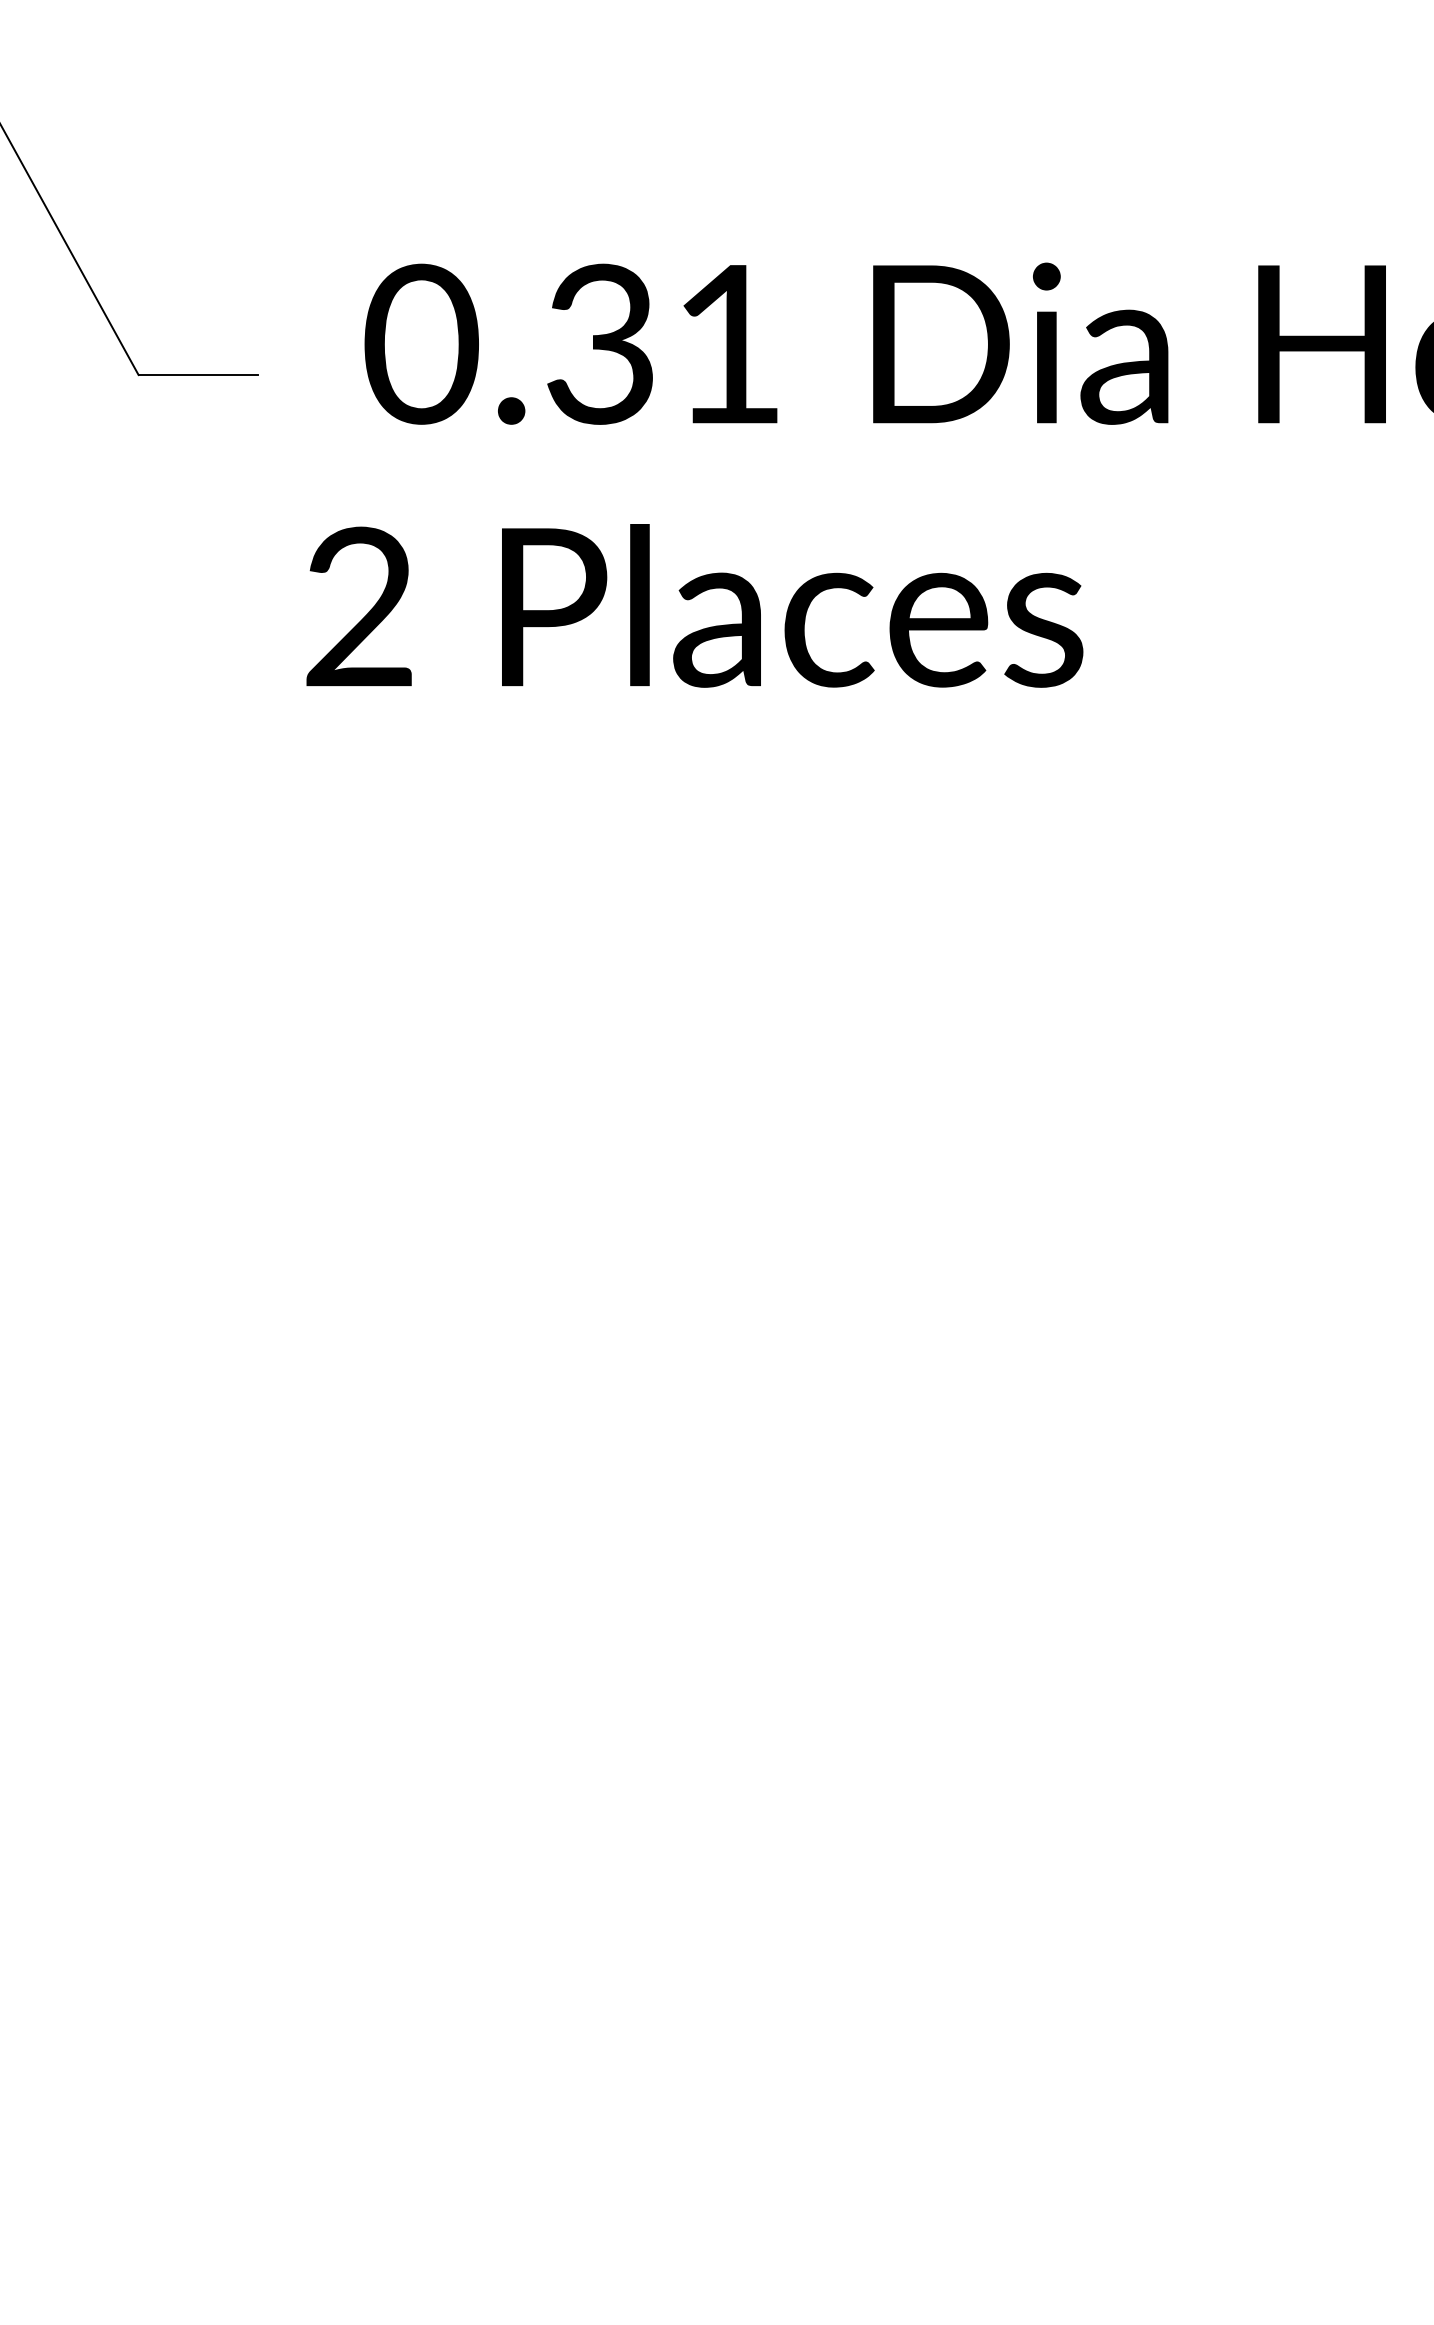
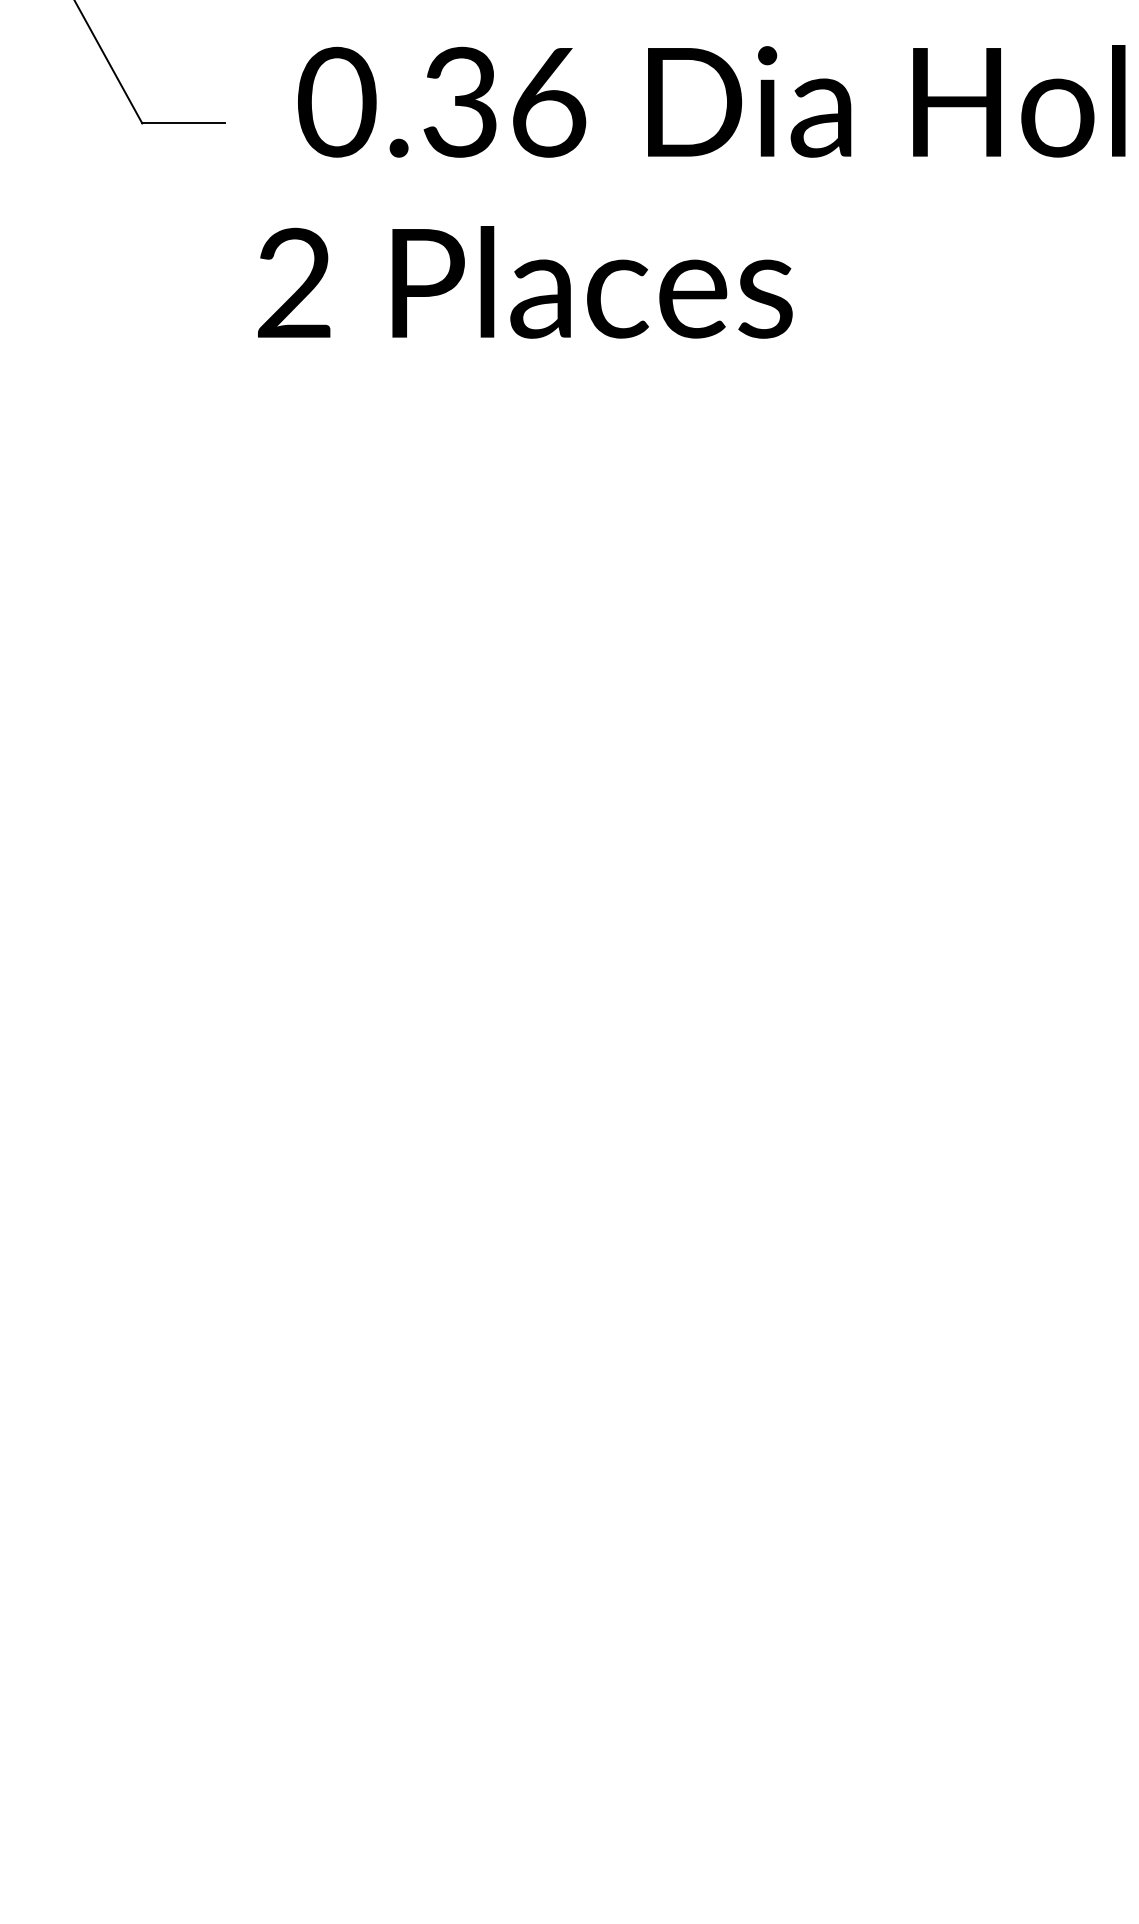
text: (730, 344) -> (549, 102), 0.31 -> 0.36

